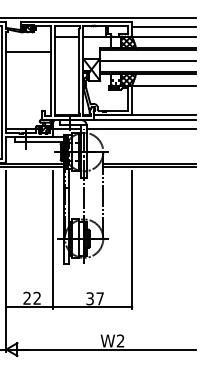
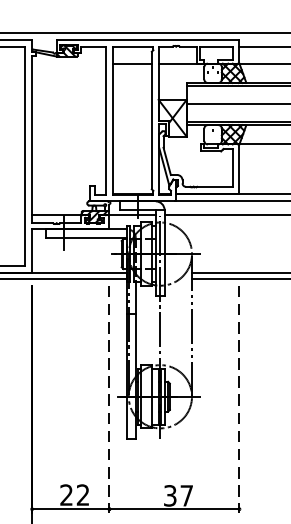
line: (28, 52) -> (68, 89), removed
line: (53, 240) -> (109, 399), solid -> dashed
line: (132, 240) -> (240, 399), solid -> dashed

